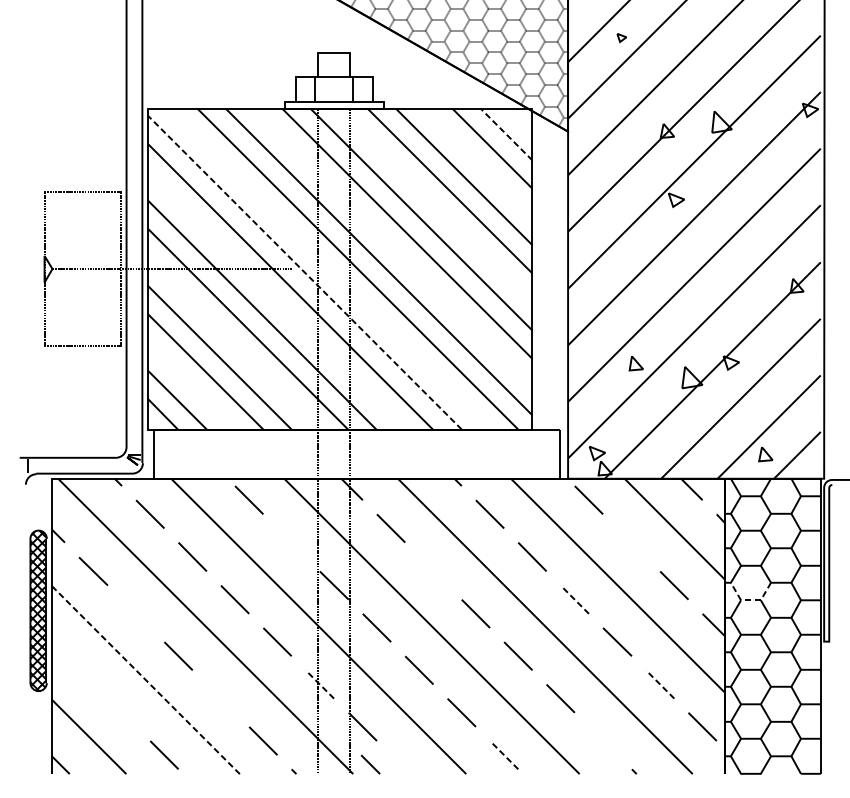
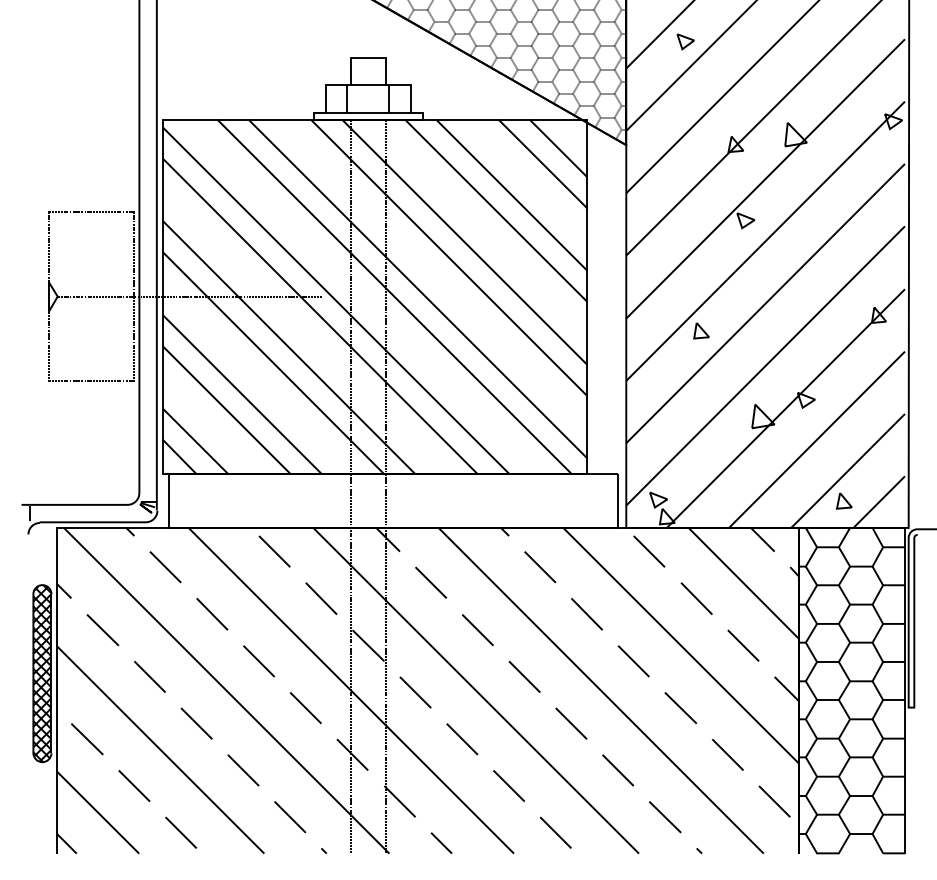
part: (621, 37) -> (685, 41), size x1.67
line: (506, 134) -> (558, 148), dashed -> solid
line: (305, 272) -> (336, 300), dashed -> solid
part: (636, 363) -> (701, 330), moved
line: (291, 542) -> (321, 598), added
line: (631, 542) -> (696, 598), added
line: (433, 571) -> (477, 630), added
line: (574, 599) -> (633, 661), dashed -> solid
line: (750, 599) -> (827, 661), dashed -> solid
line: (135, 613) -> (149, 676), added
line: (79, 670) -> (87, 739), added
line: (145, 680) -> (160, 750), dashed -> solid
line: (319, 684) -> (352, 754), dashed -> solid
line: (659, 684) -> (727, 754), dashed -> solid
line: (220, 698) -> (243, 770), added
line: (122, 712) -> (134, 785), added
line: (603, 741) -> (665, 817), added
line: (503, 754) -> (555, 832), dashed -> solid
line: (370, 763) -> (441, 842), moved

